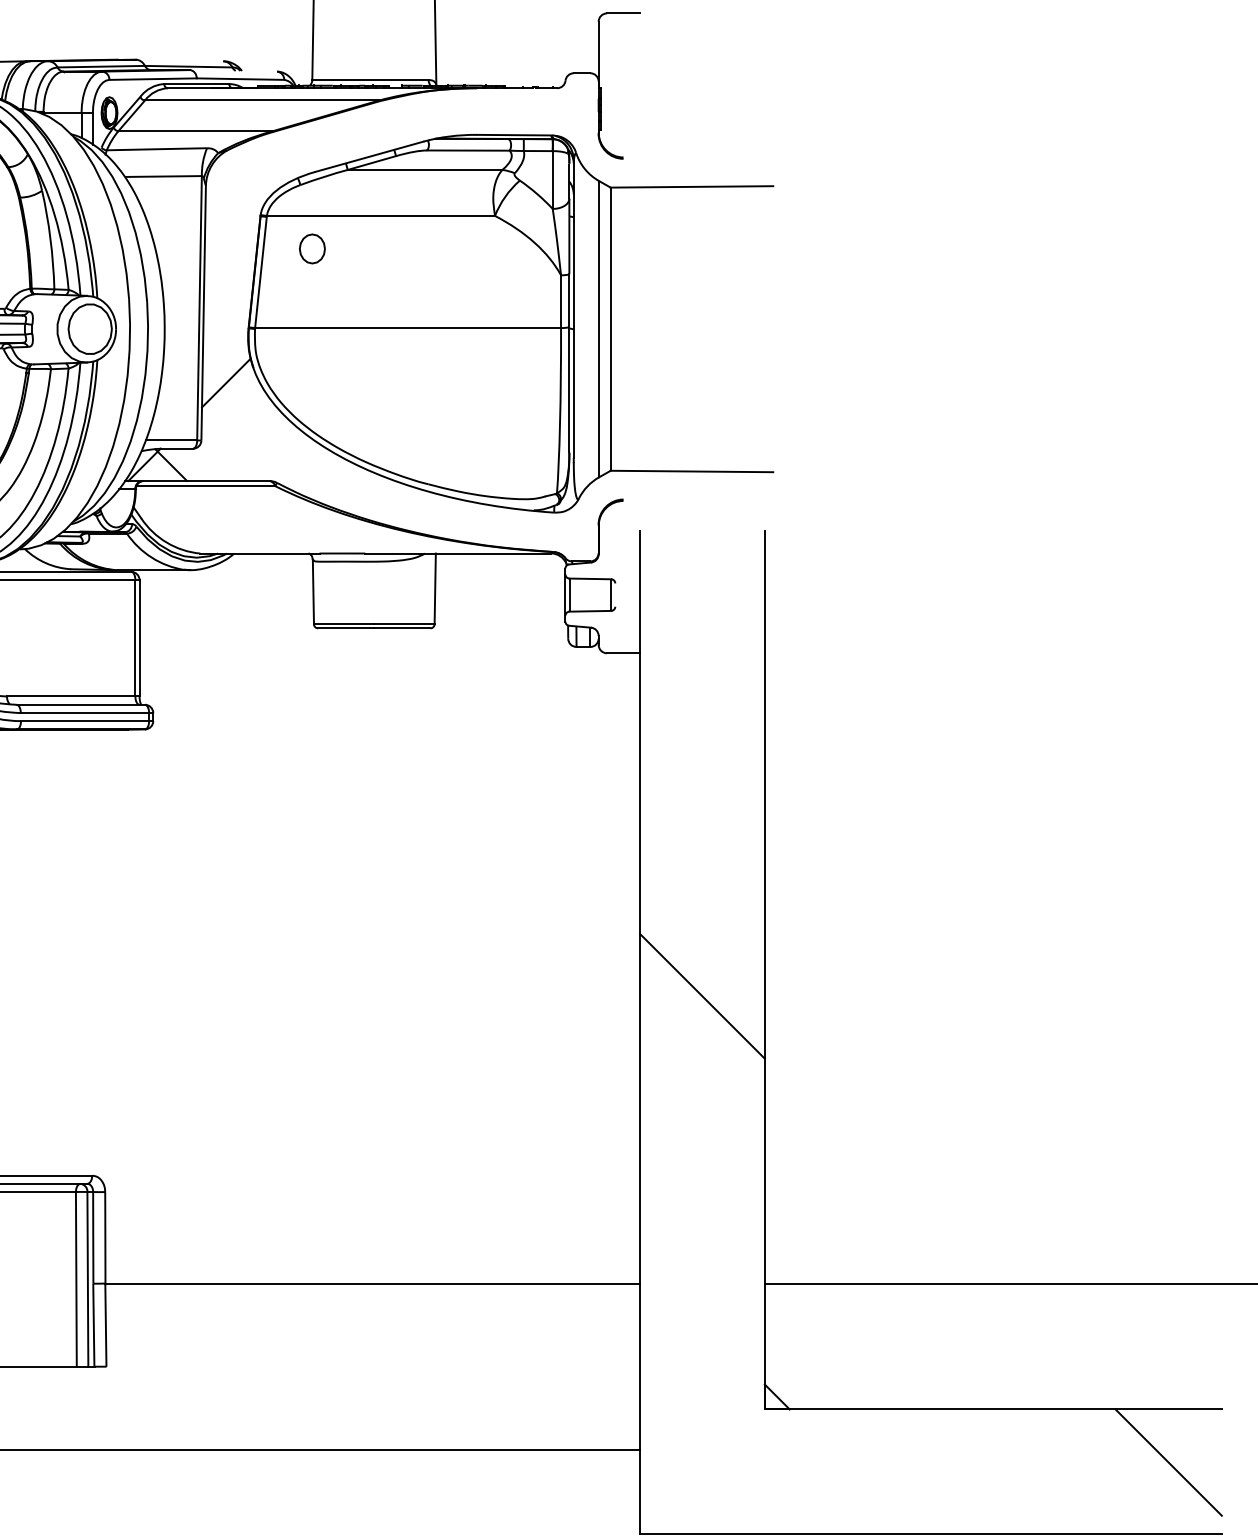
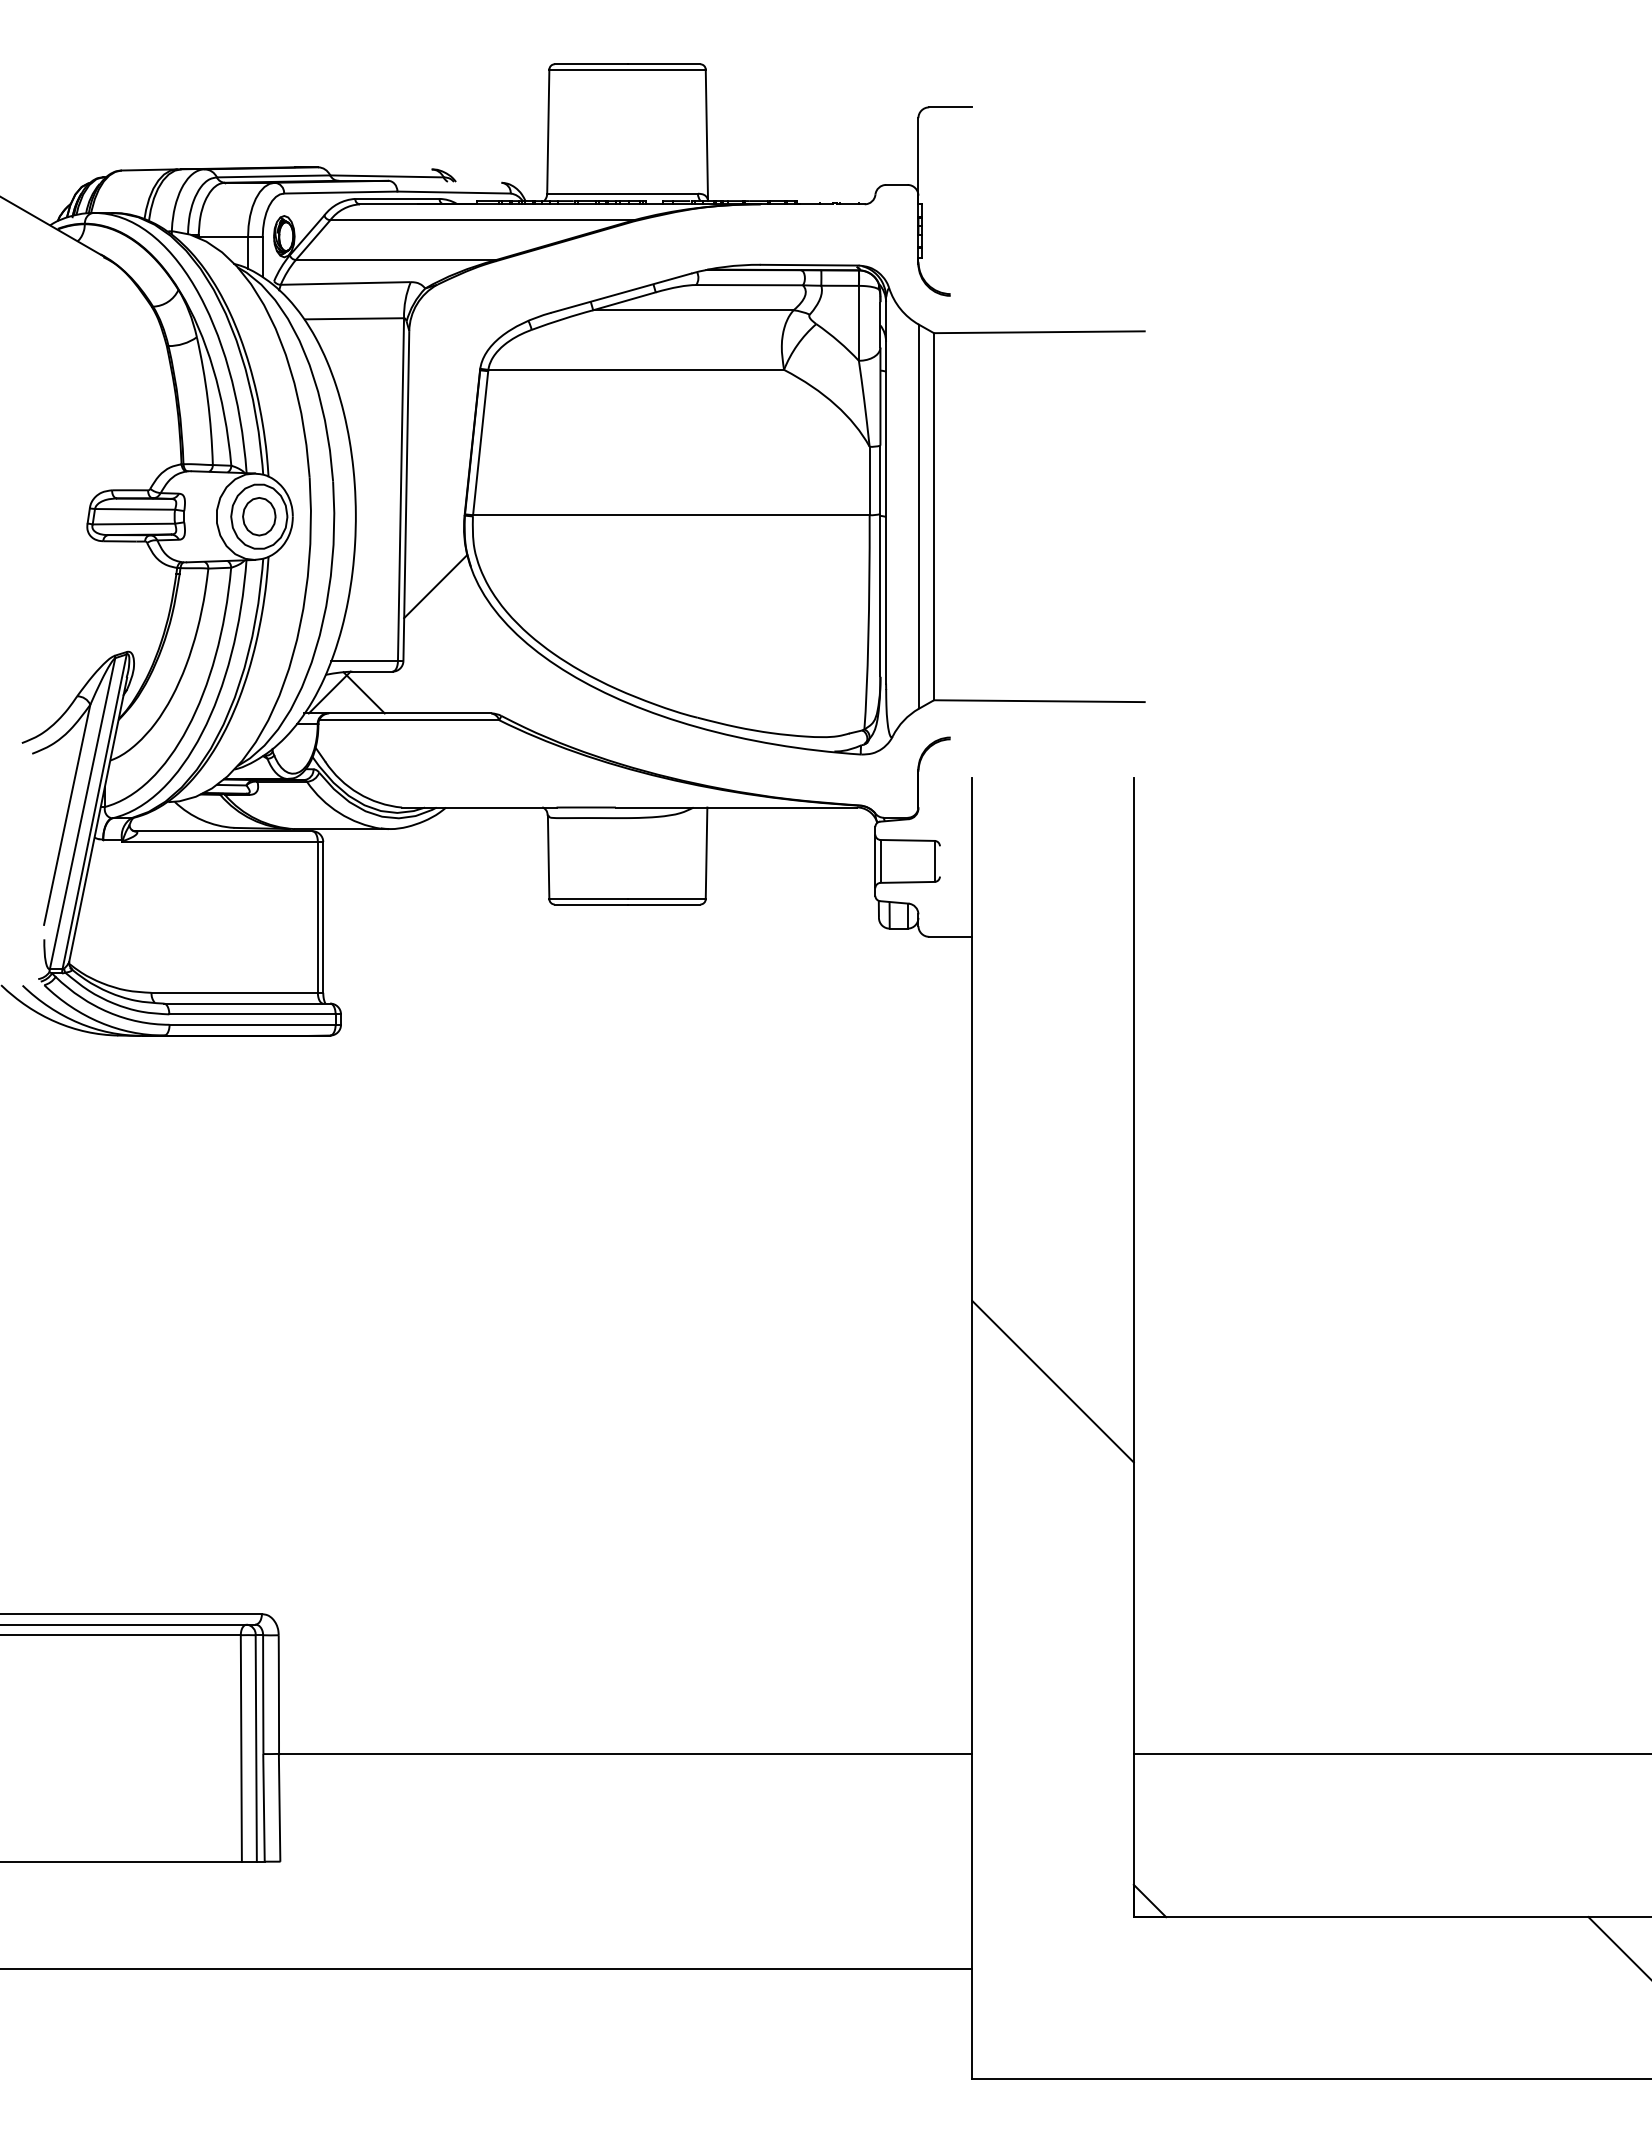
part: (312, 248) -> (259, 516), moved

